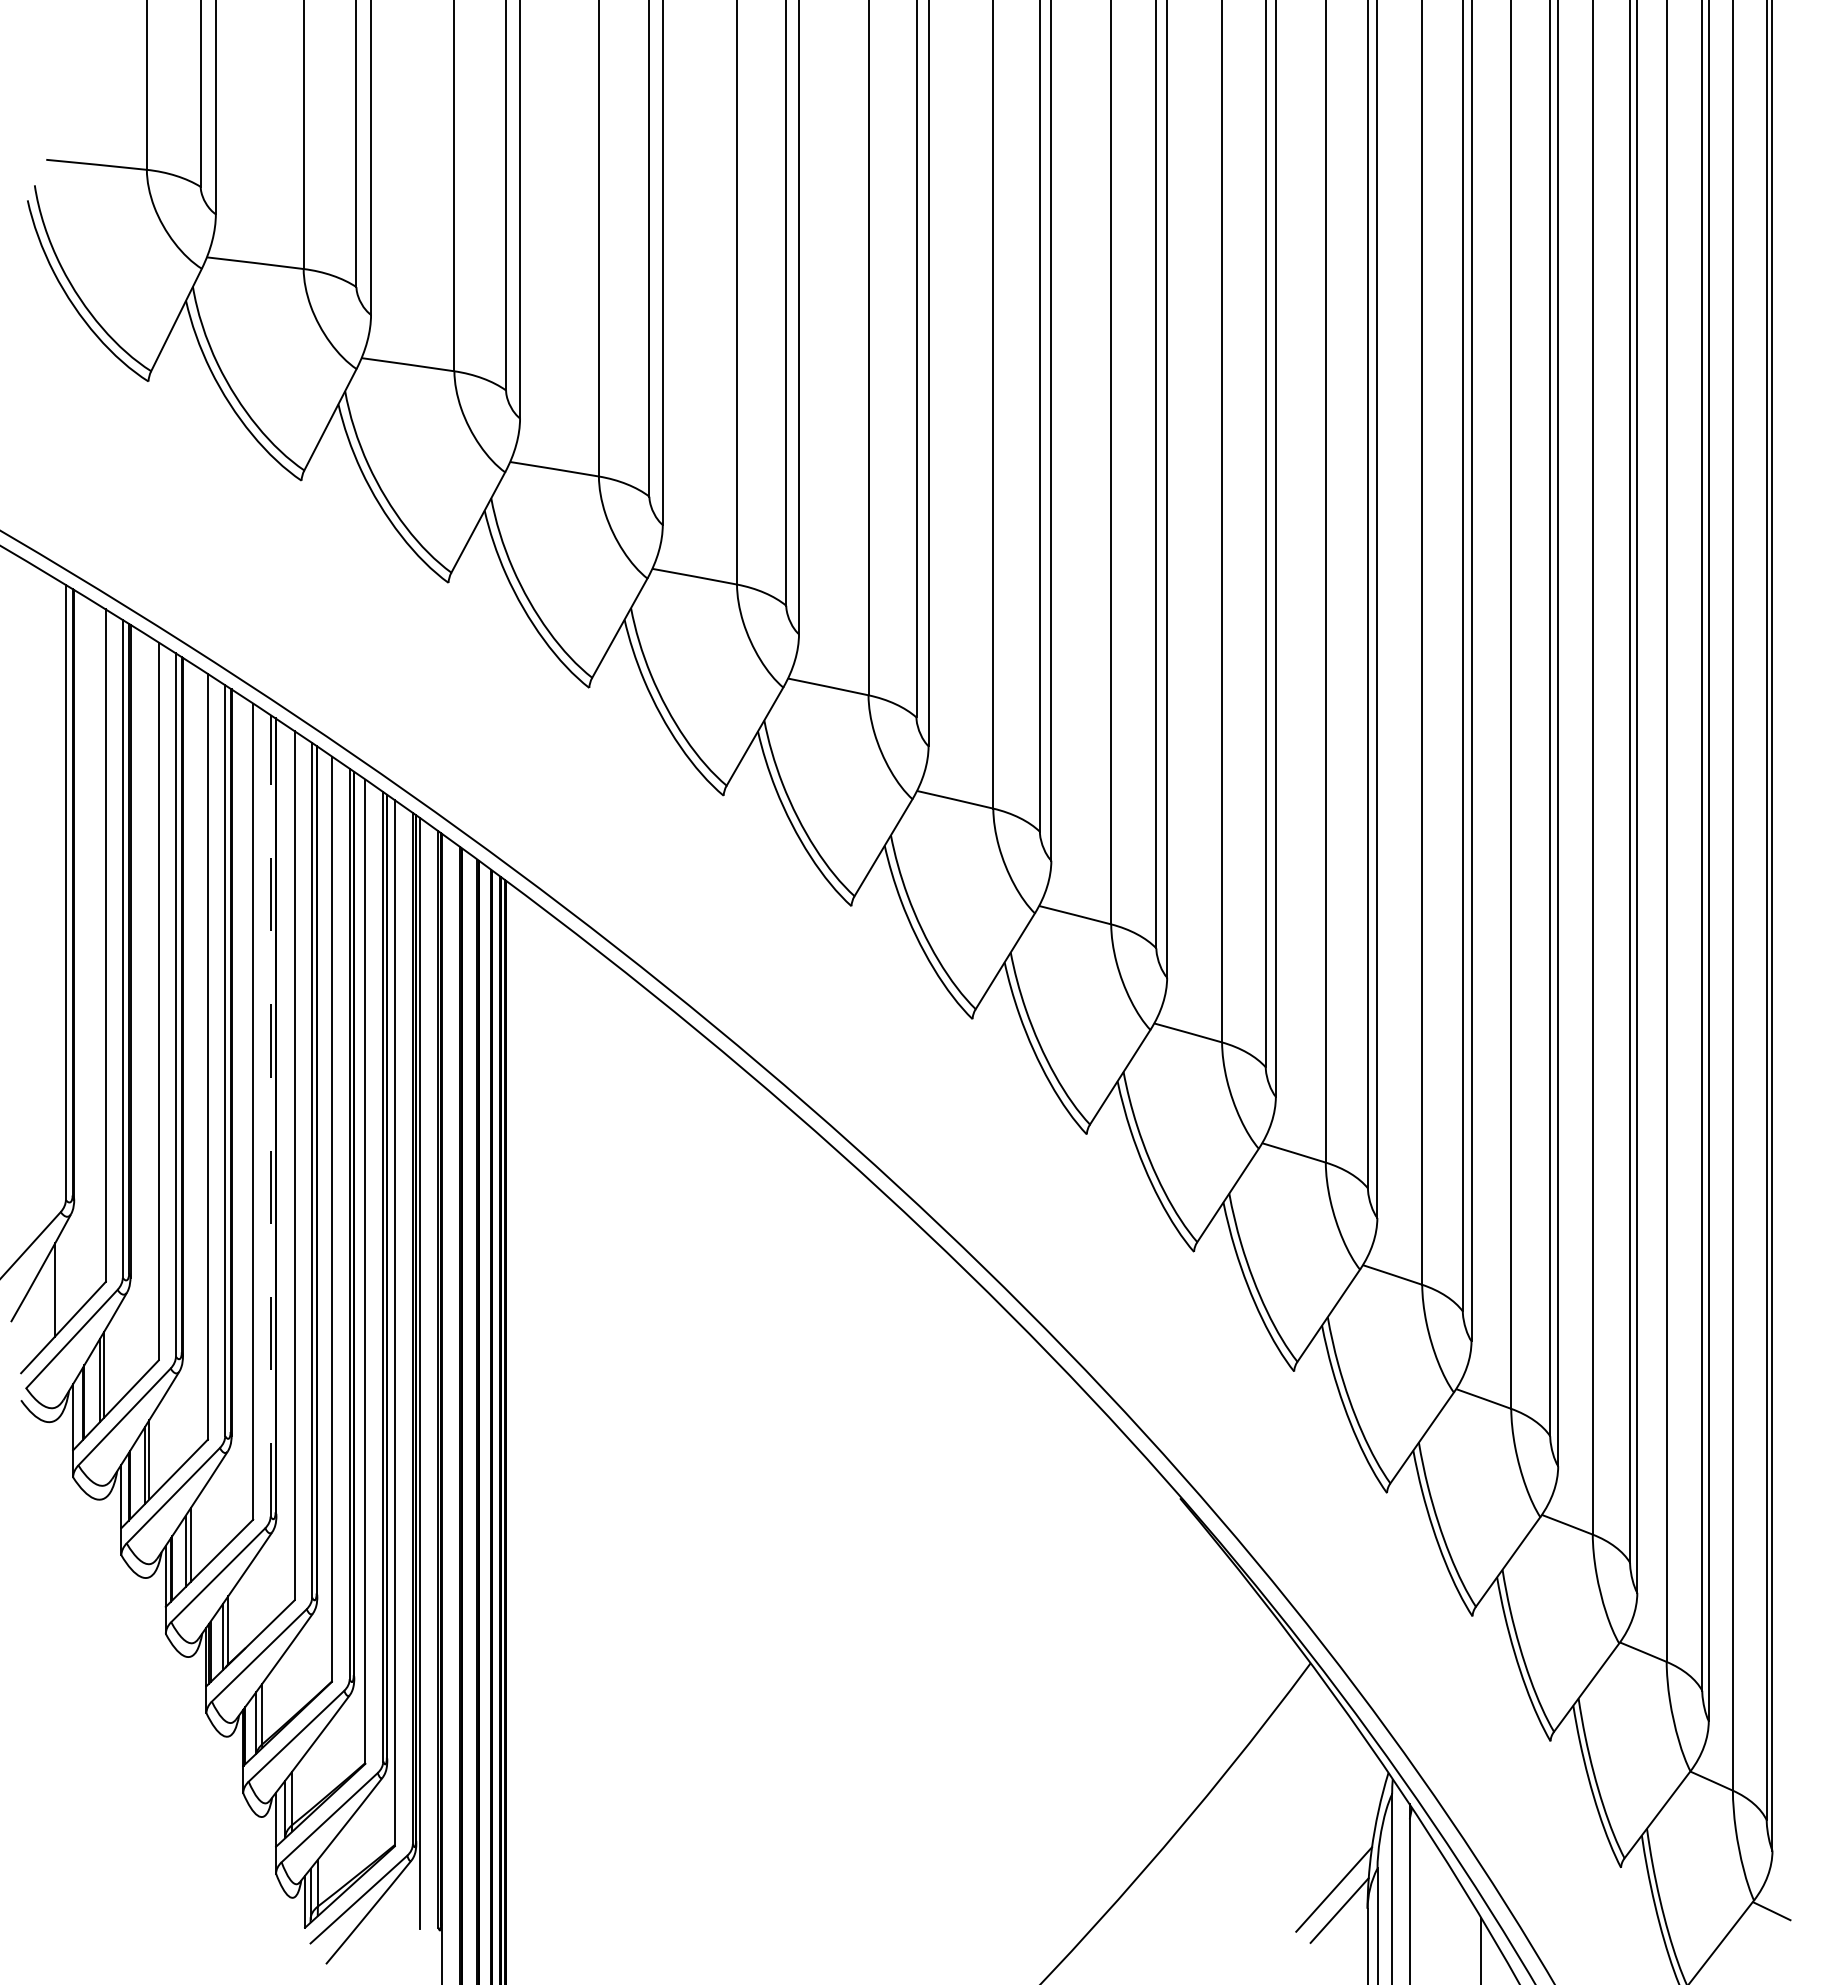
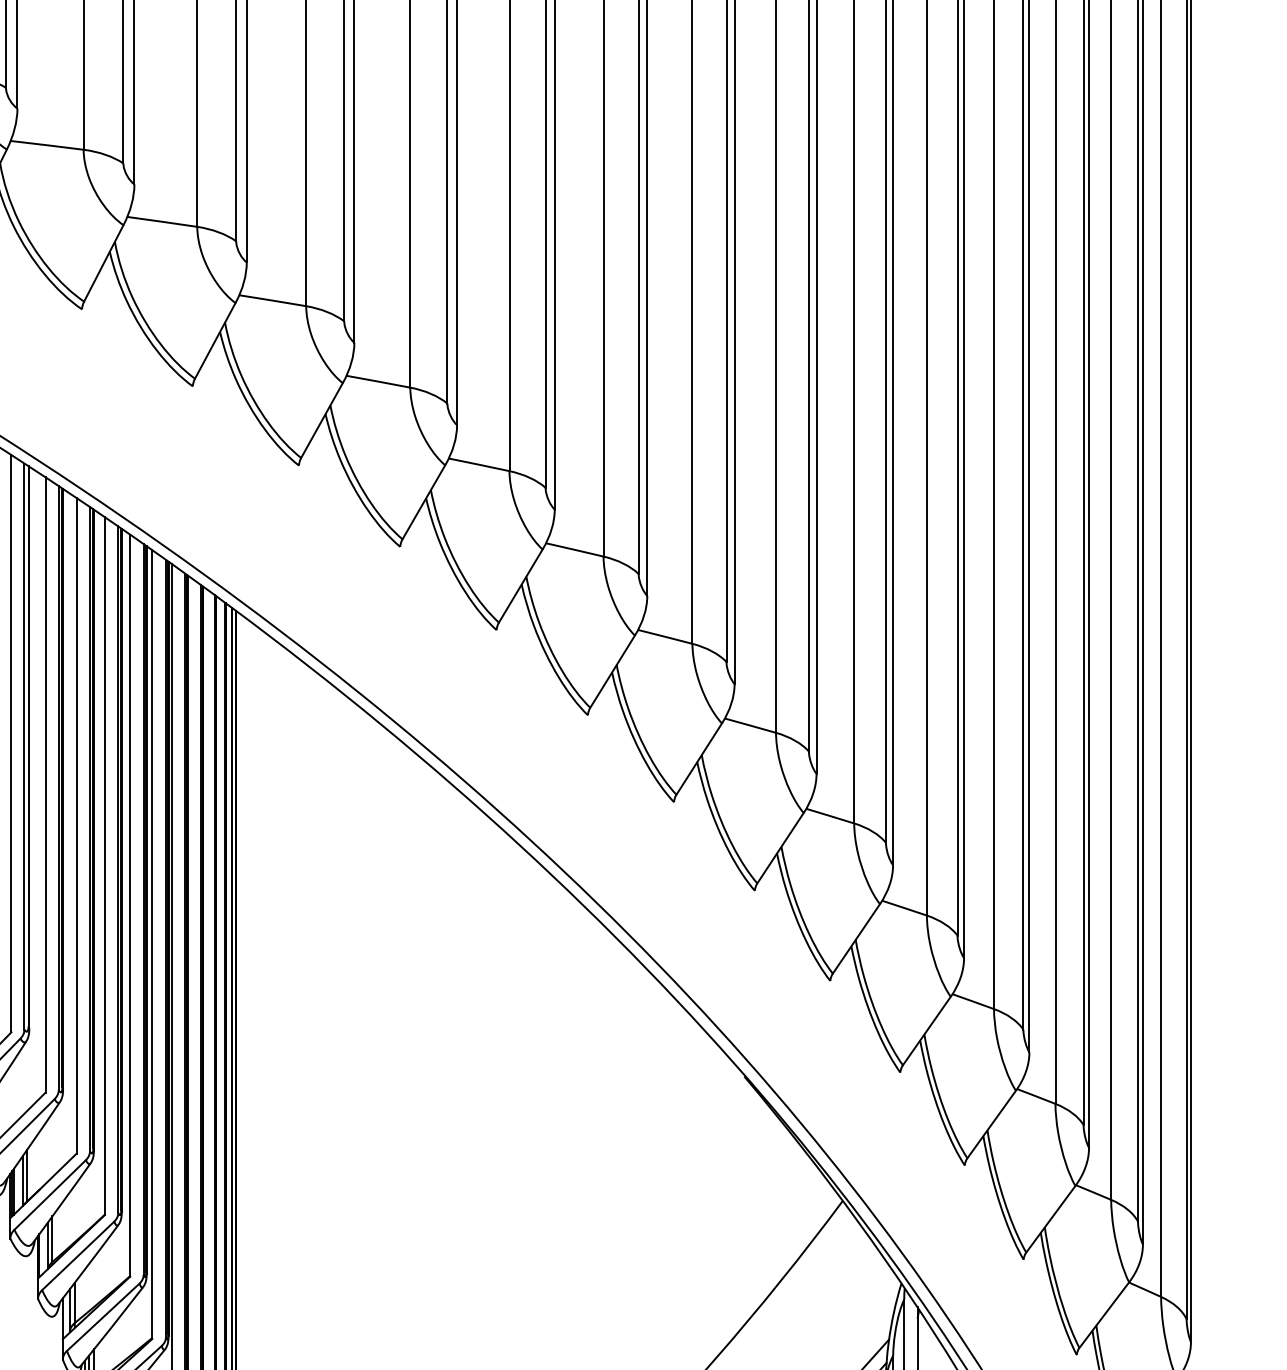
line: (270, 1115) -> (58, 787), dashed -> solid

